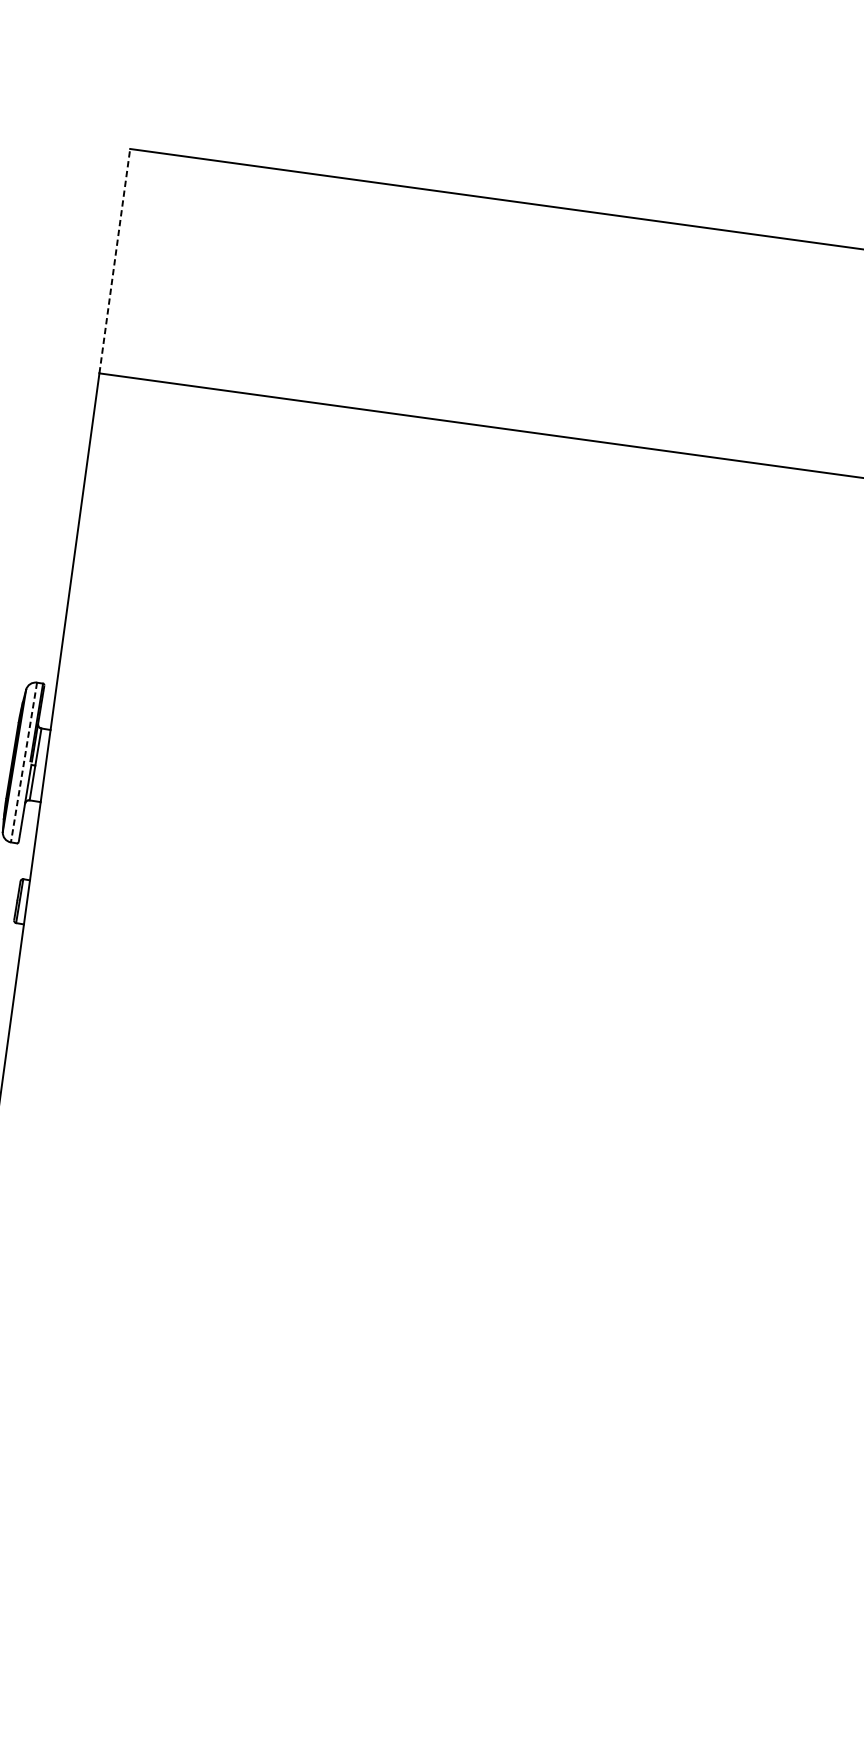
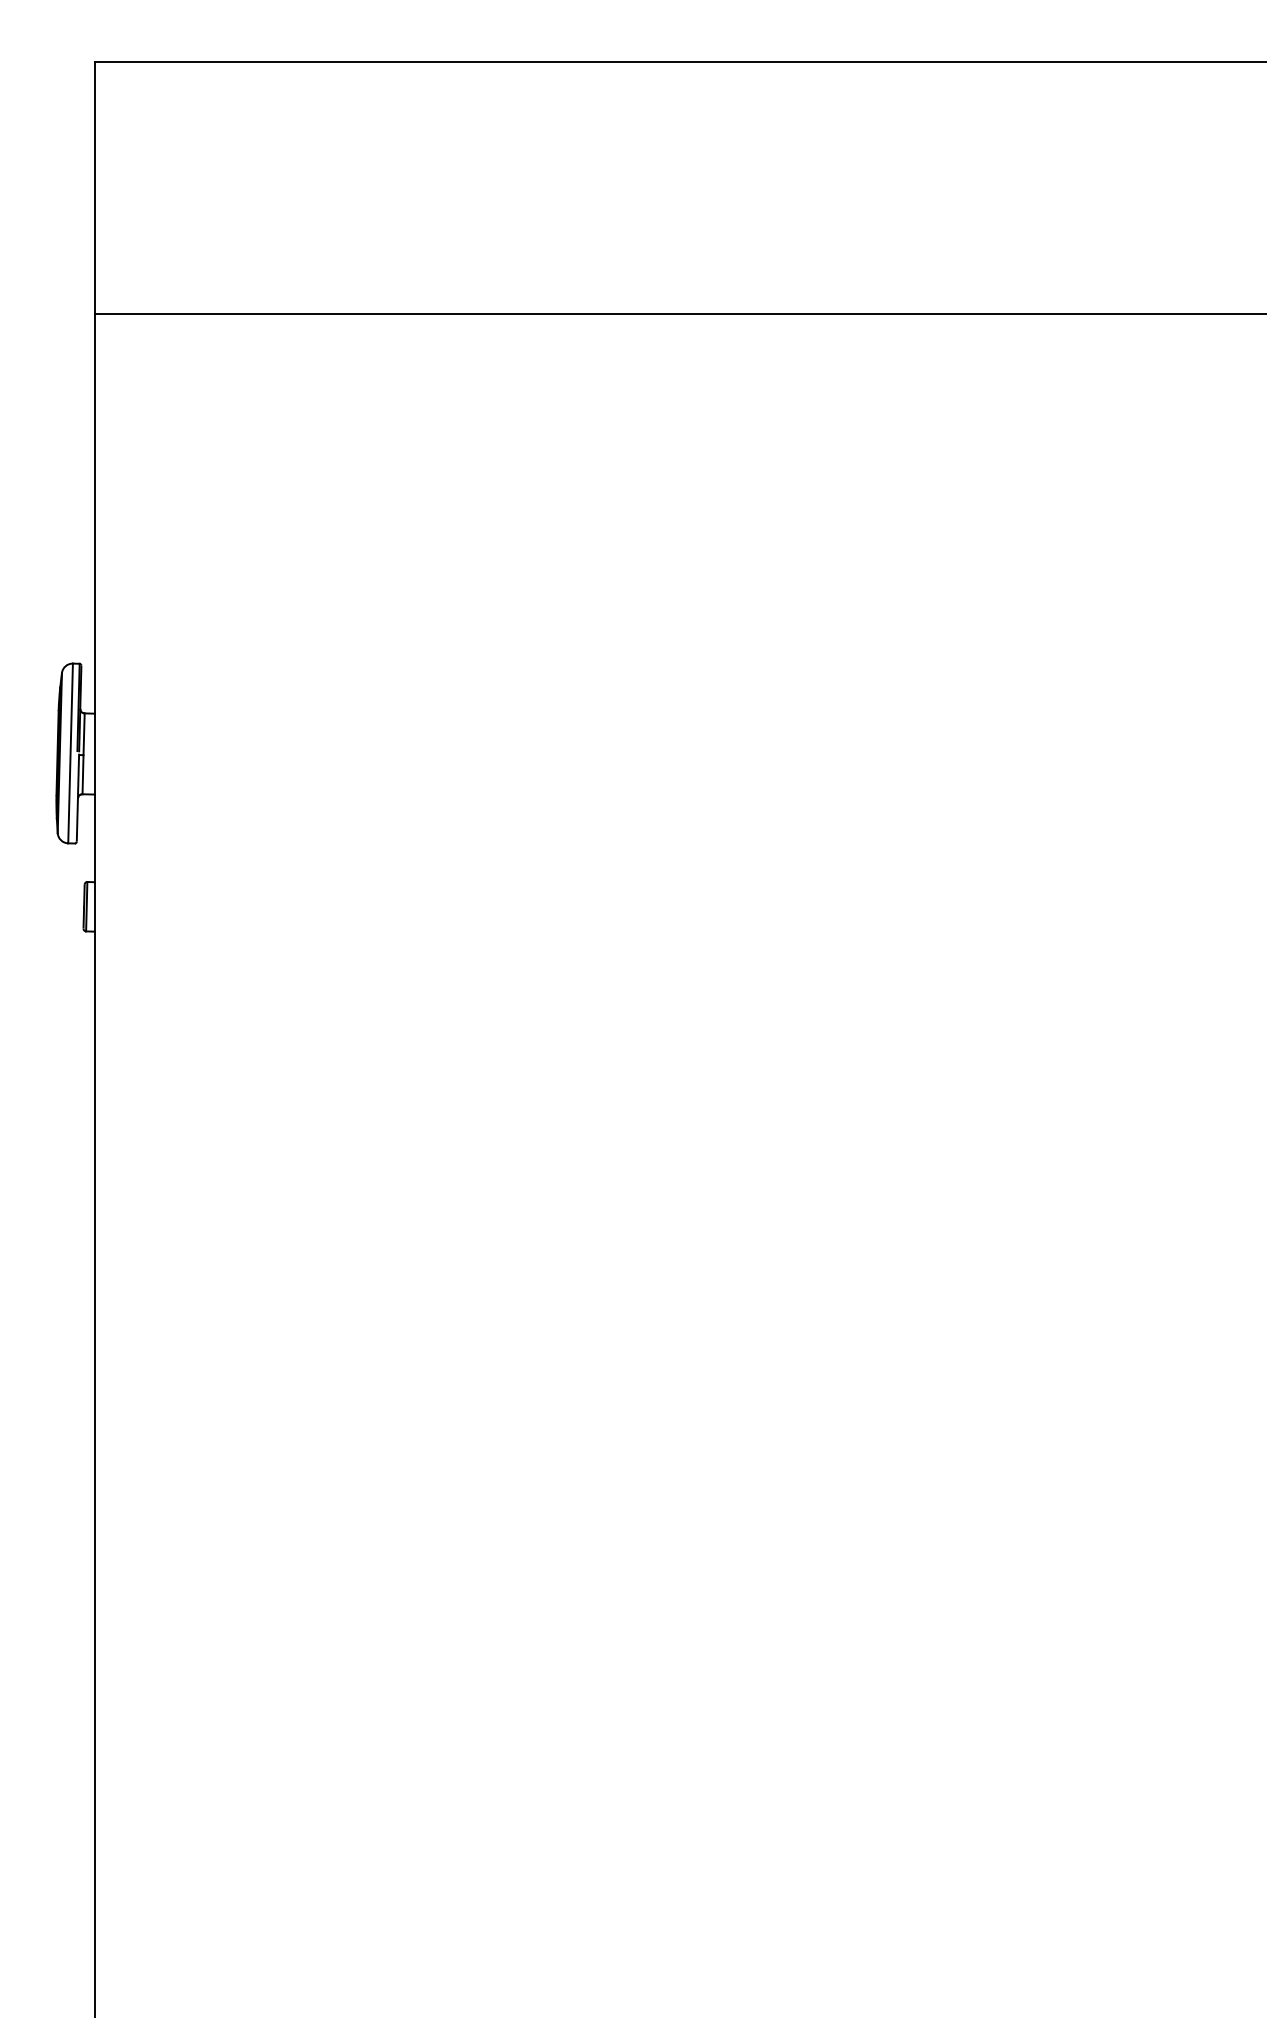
line: (114, 261) -> (94, 188), dashed -> solid
line: (23, 762) -> (70, 753), dashed -> solid

